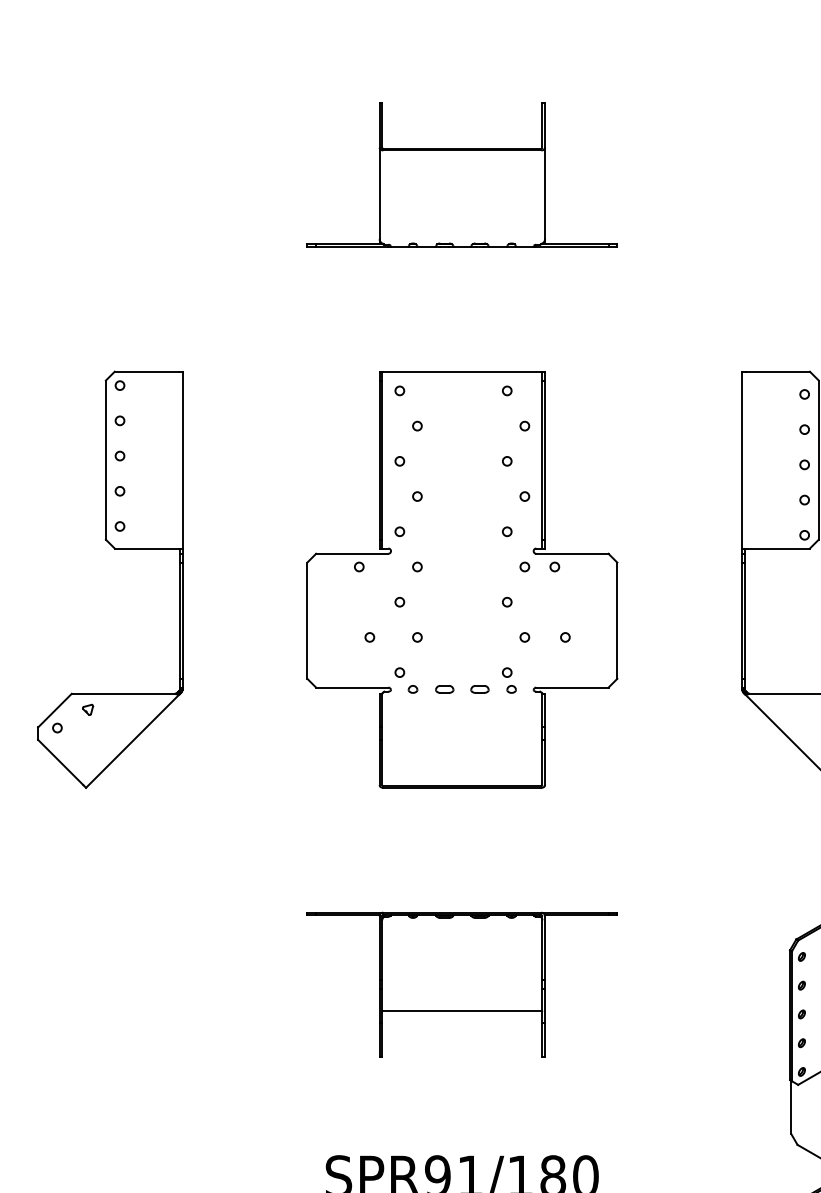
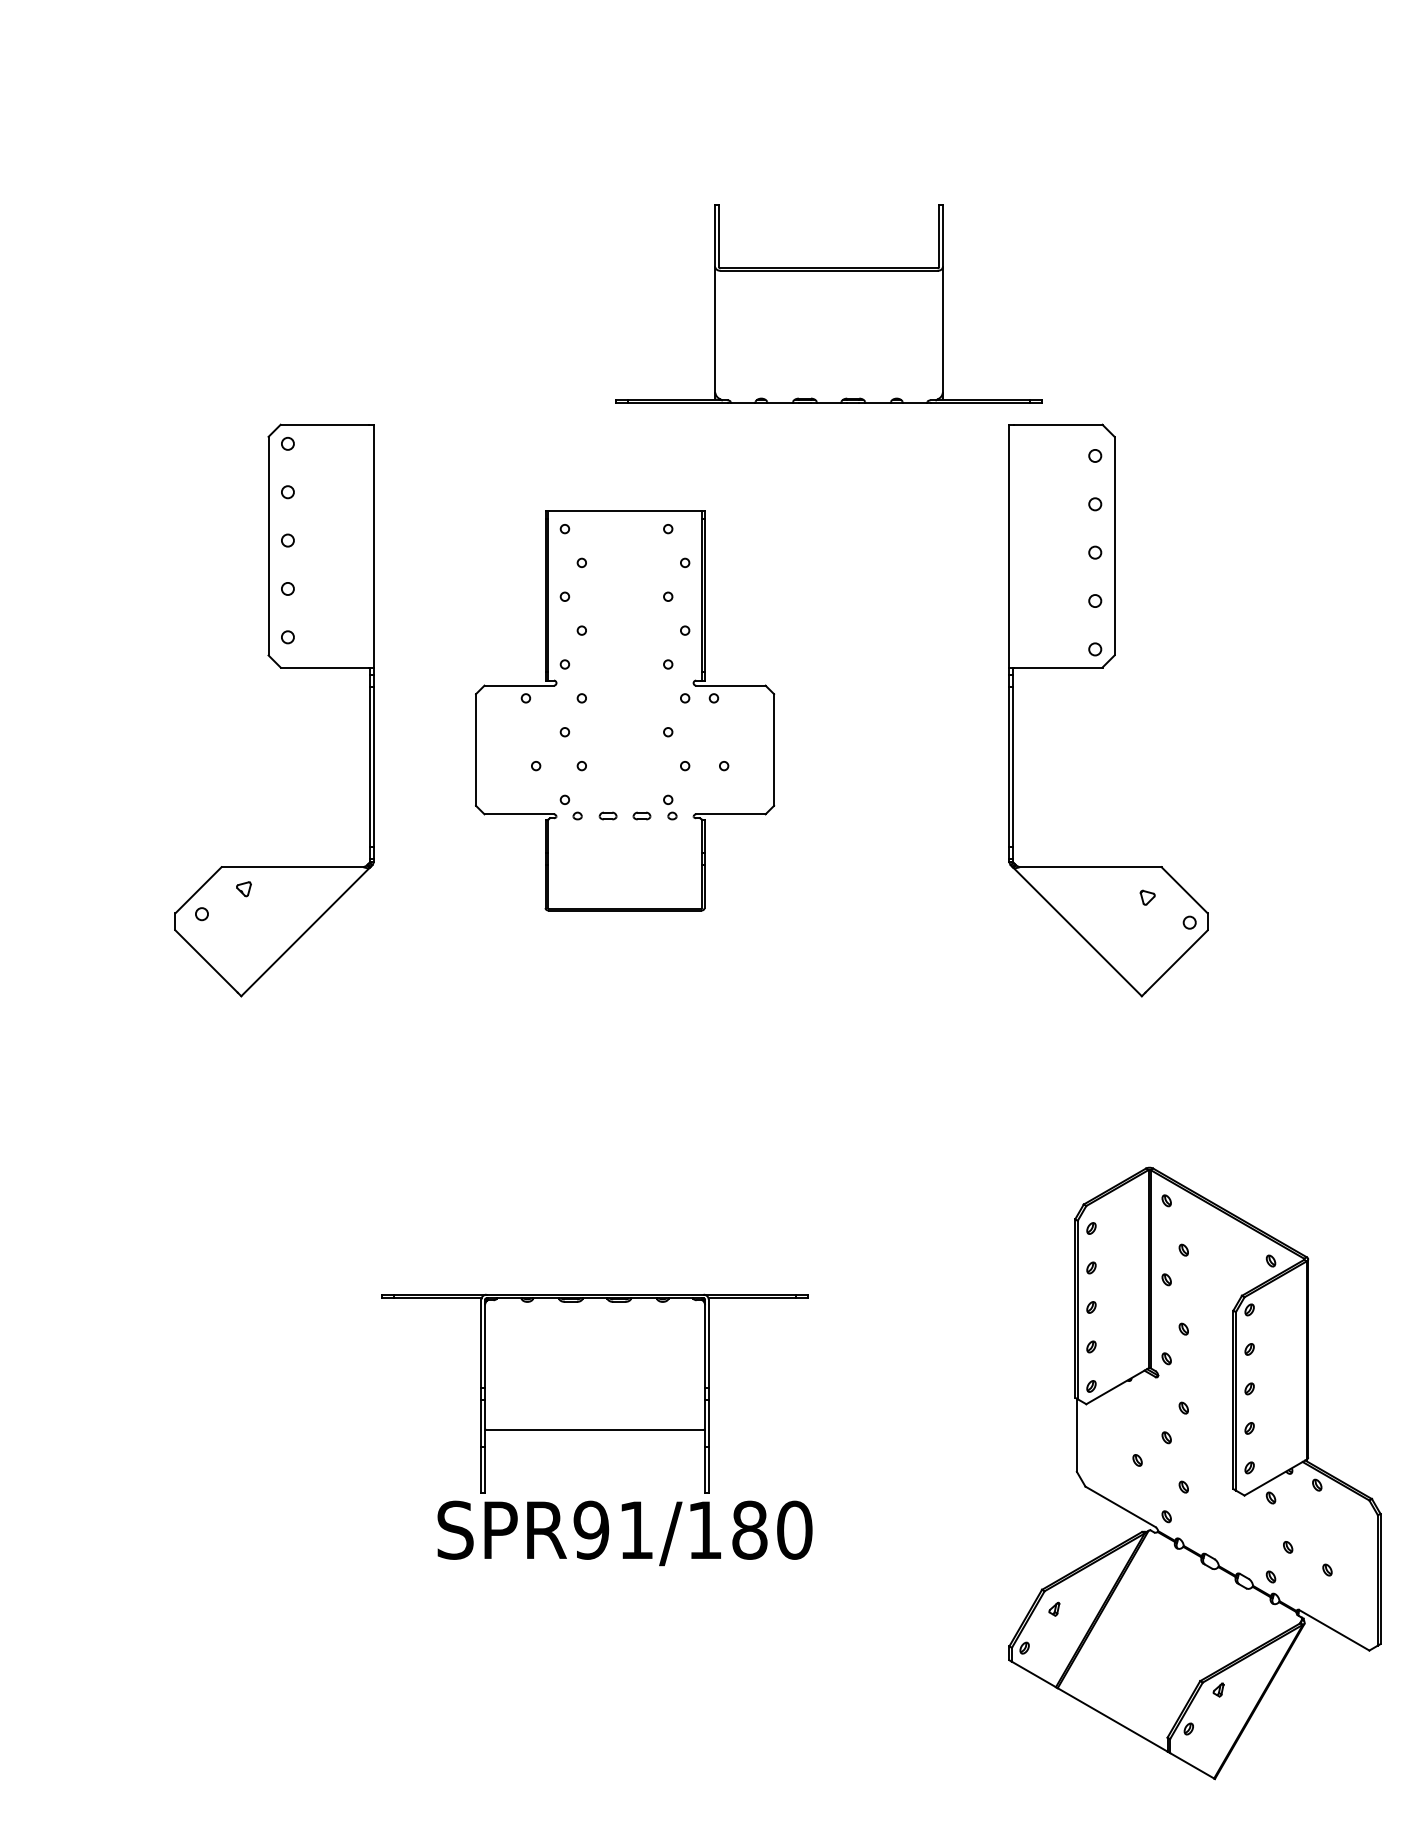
part: (461, 174) -> (828, 303), moved
part: (114, 549) -> (280, 668), moved
part: (461, 579) -> (624, 710), size x0.7
part: (461, 984) -> (594, 1393), moved

